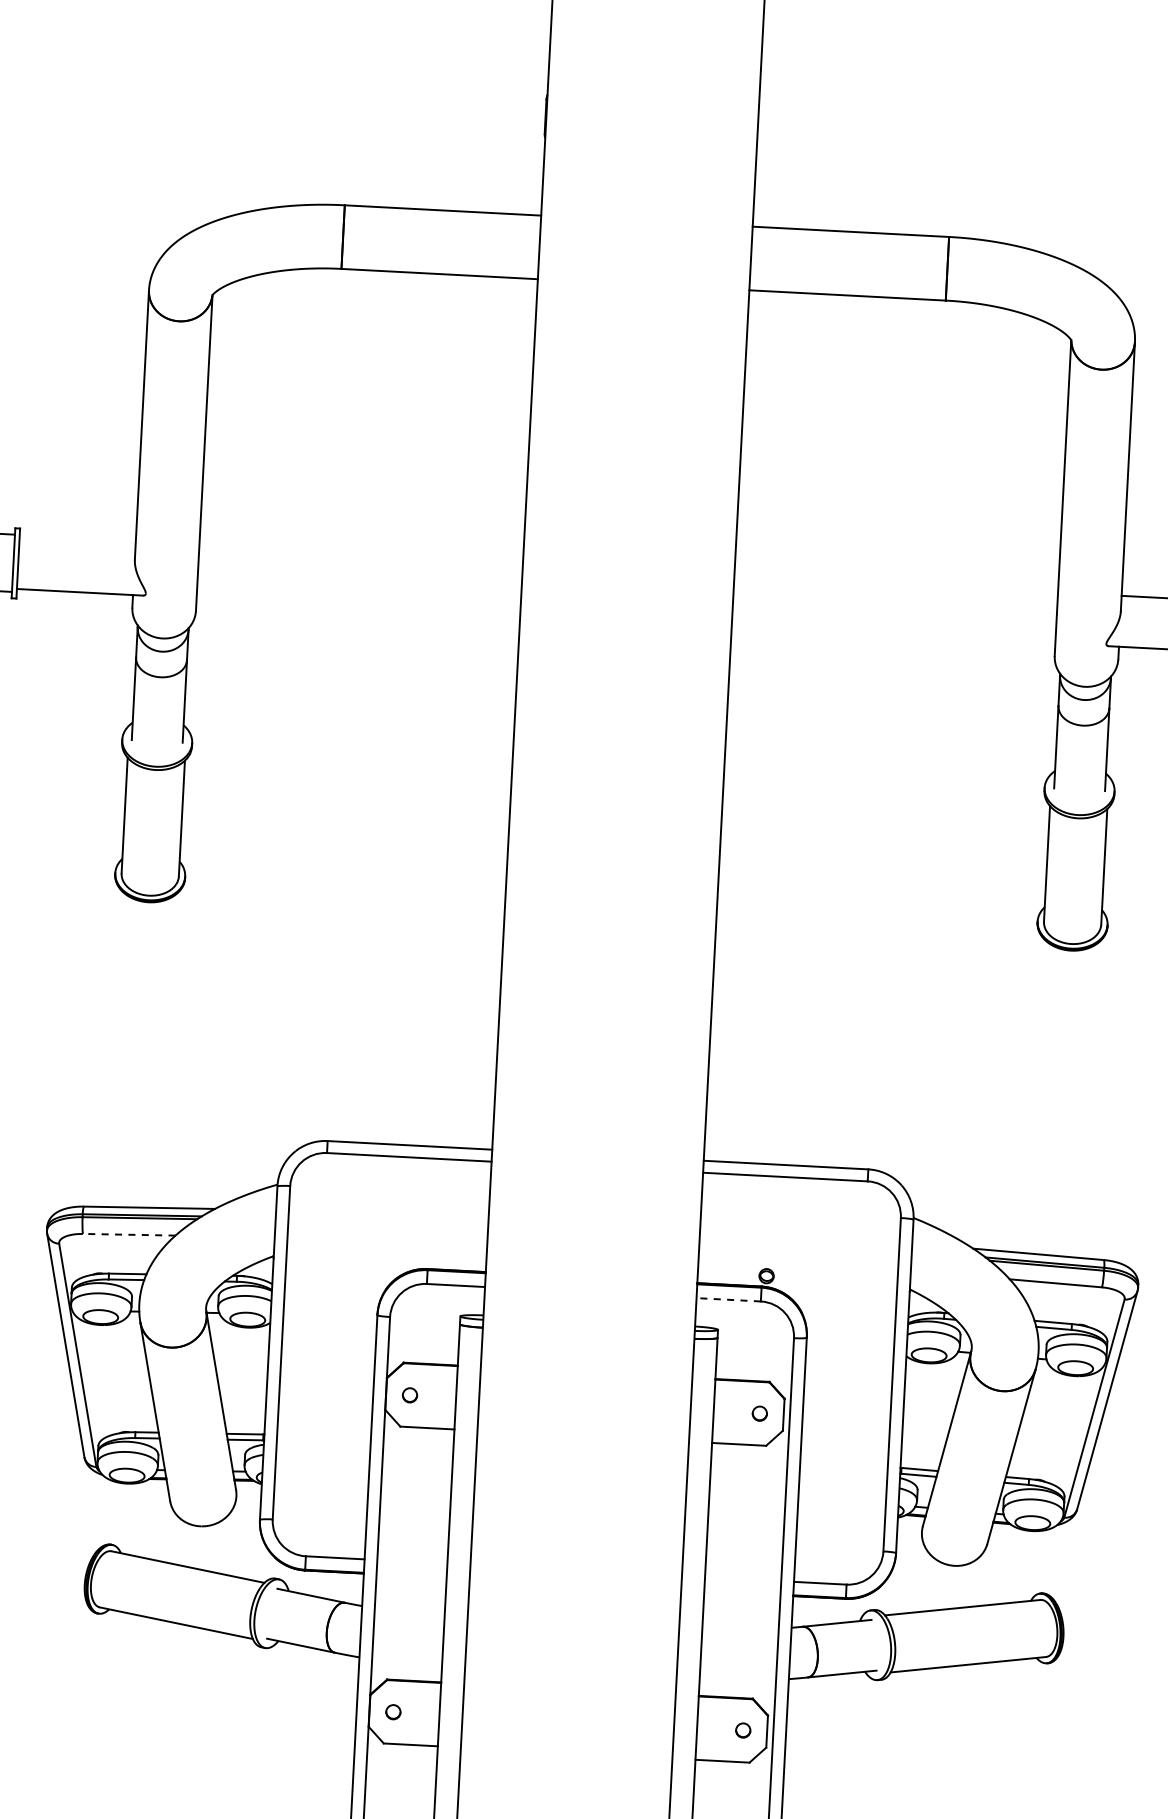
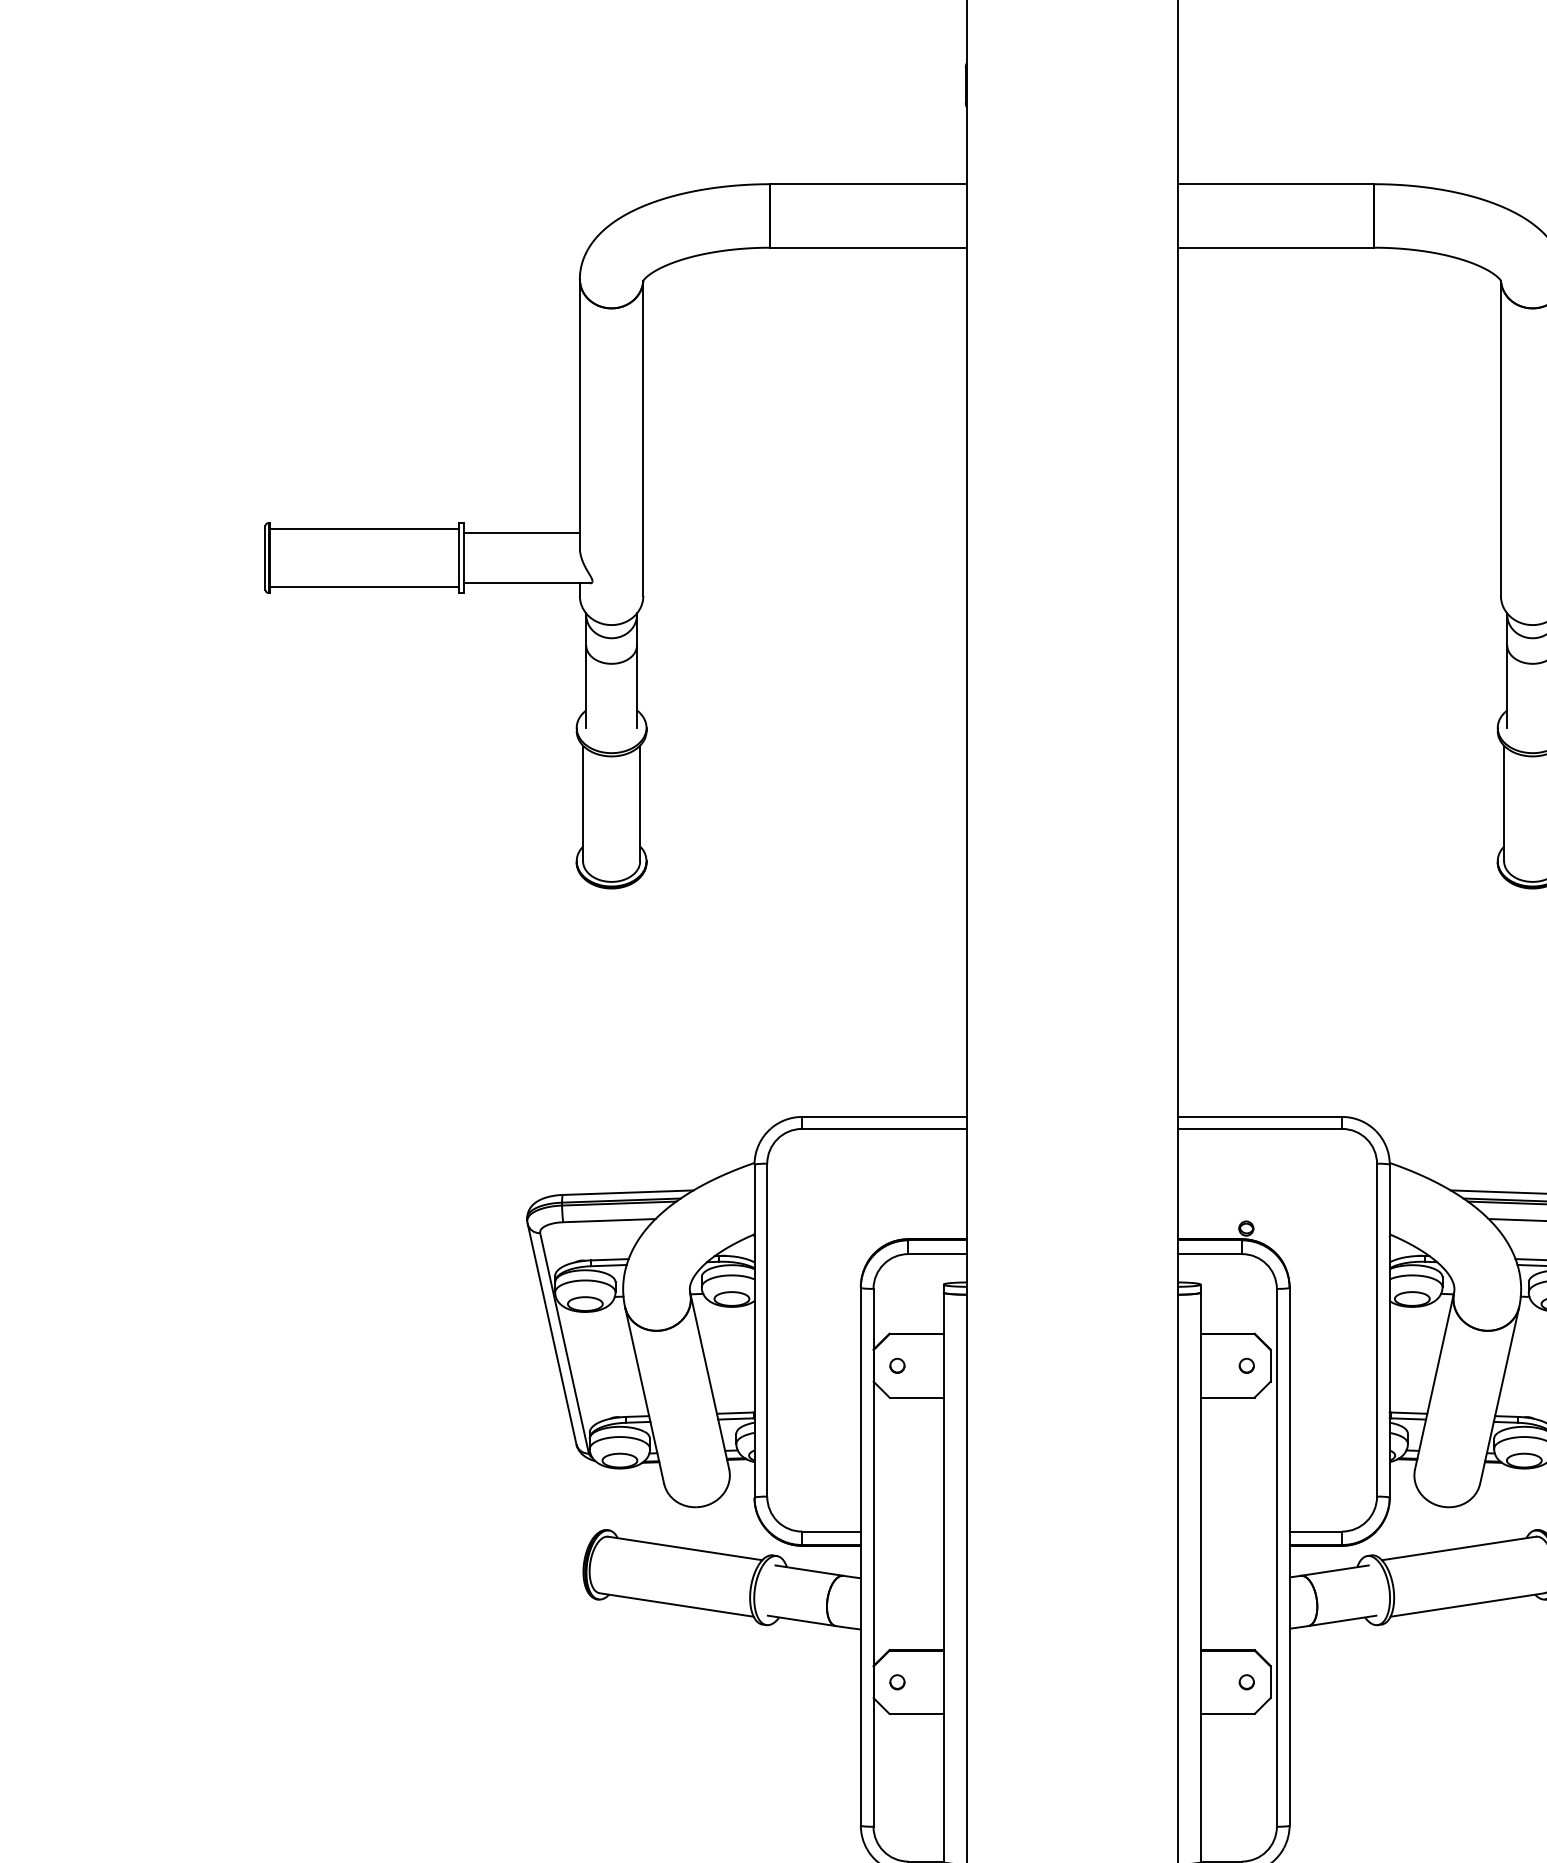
line: (77, 541) -> (521, 532), added
line: (128, 1234) -> (608, 1220), dashed -> solid
line: (728, 1300) -> (1209, 1254), dashed -> solid

